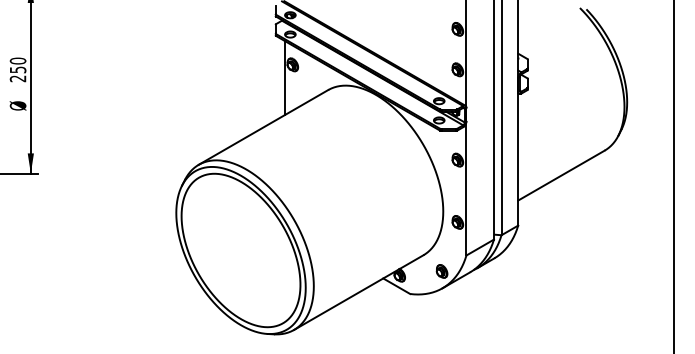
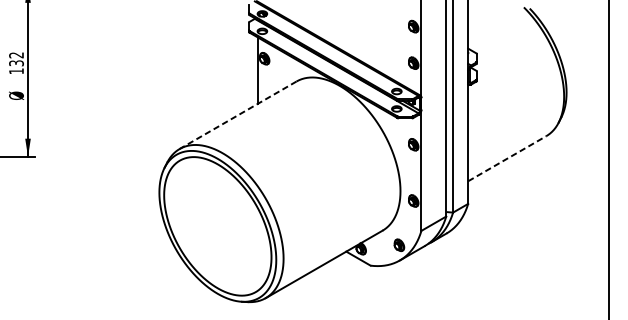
text: (17, 69) -> (15, 62), 250 -> 132
line: (263, 127) -> (238, 115), solid -> dashed
line: (561, 175) -> (507, 158), solid -> dashed

